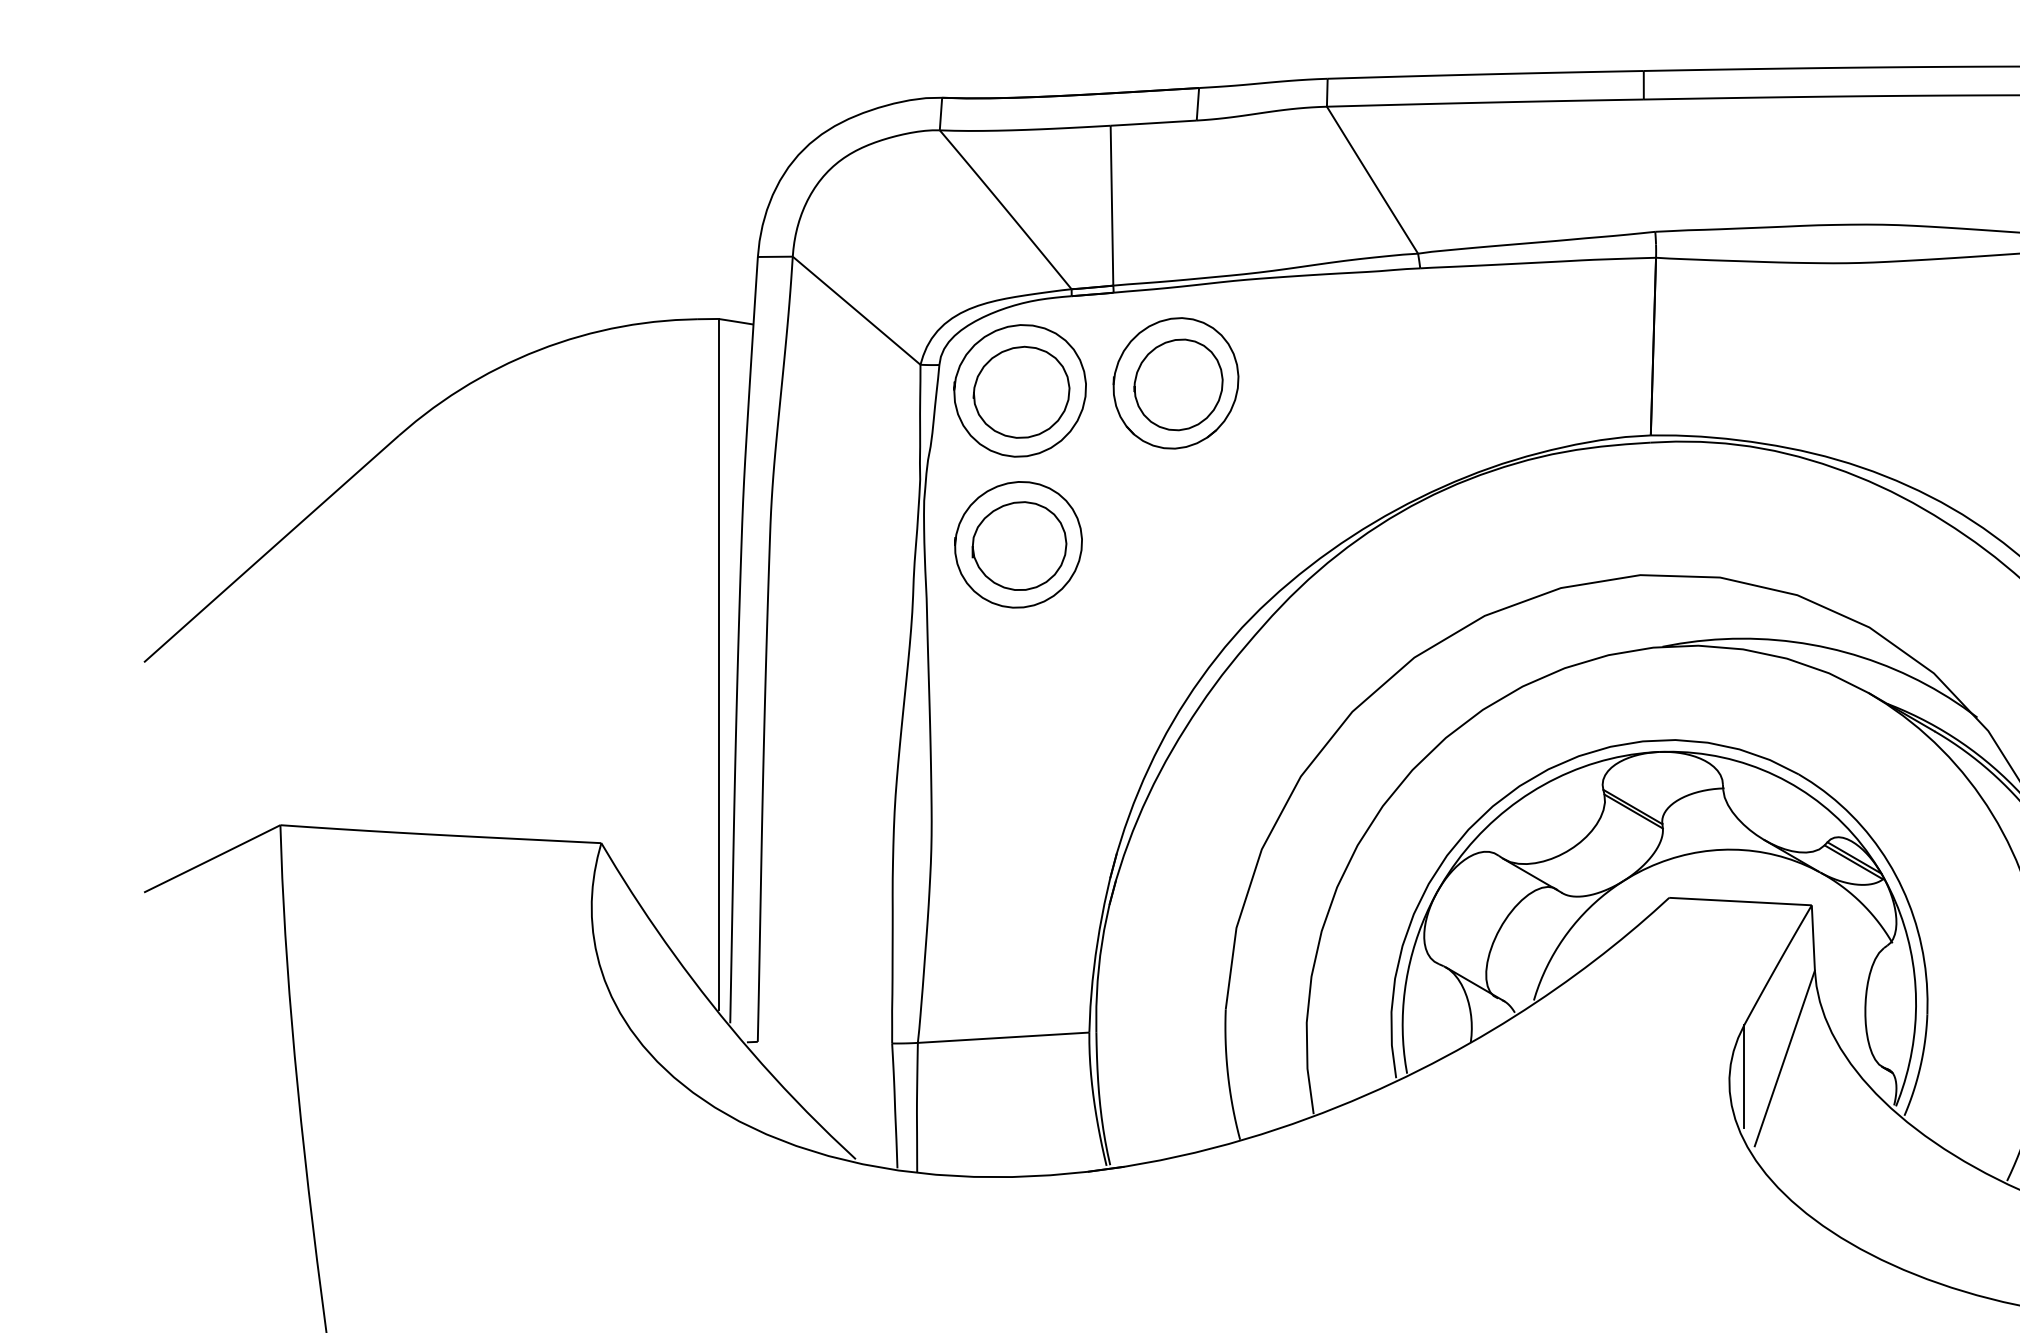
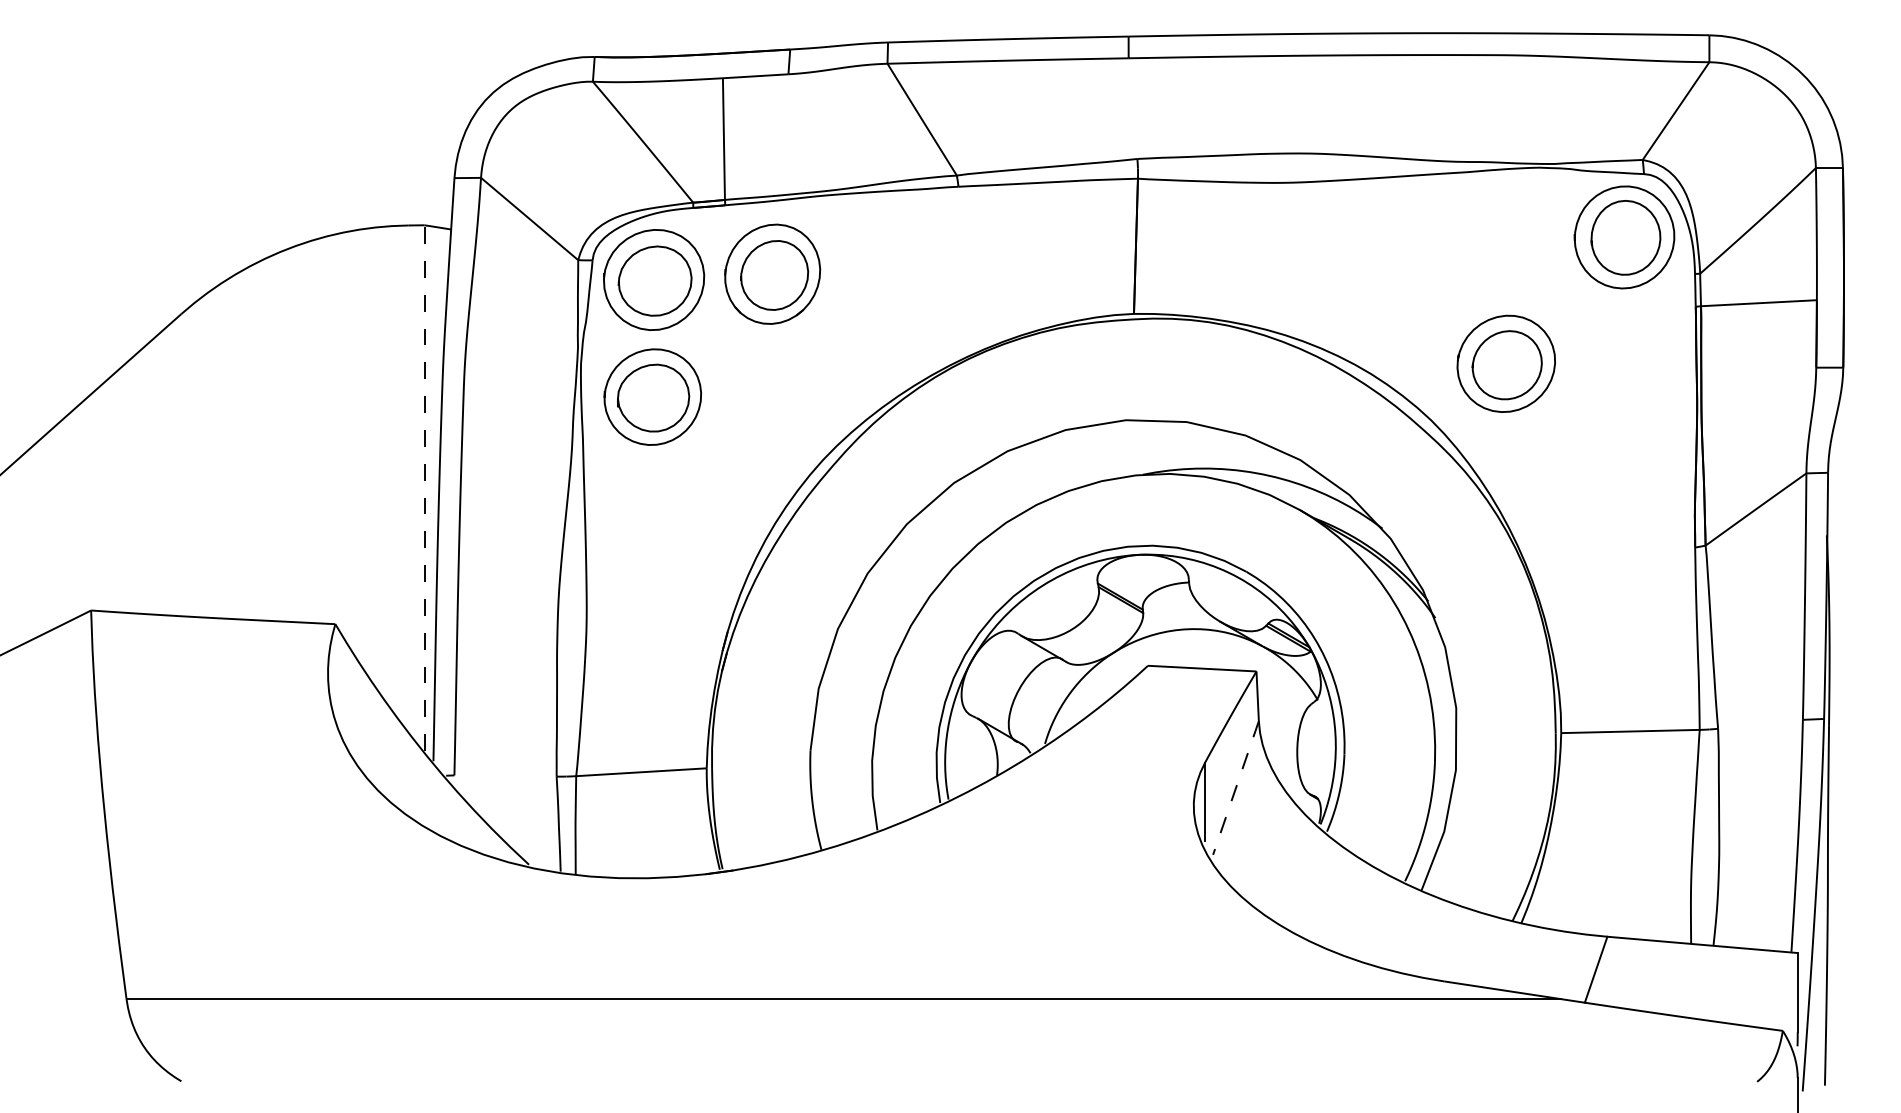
line: (718, 664) -> (424, 488), solid -> dashed
line: (1784, 1059) -> (1235, 788), solid -> dashed

